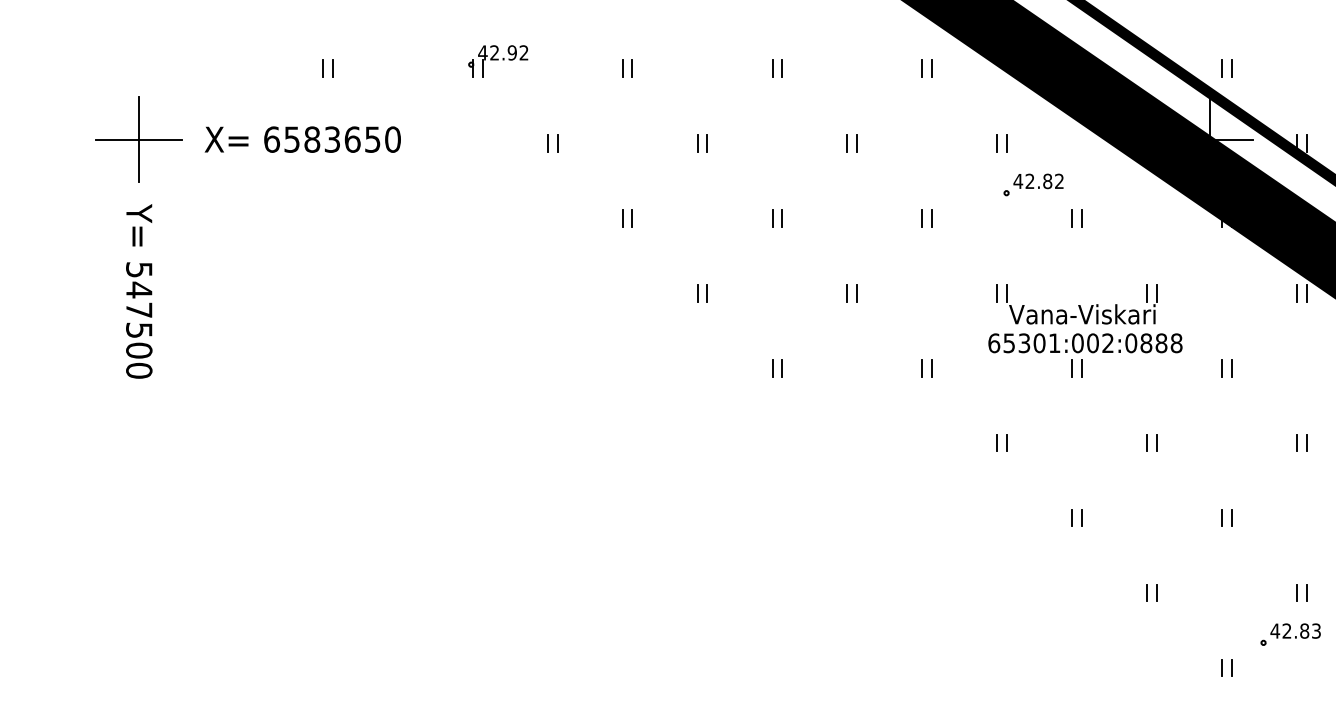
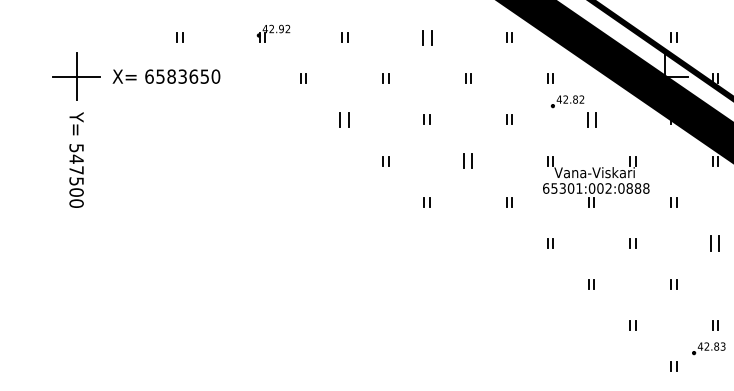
part: (776, 68) -> (426, 37), size x1.6
part: (627, 217) -> (344, 119), size x1.6
part: (1076, 217) -> (591, 119), size x1.6
part: (852, 294) -> (468, 161), size x1.6
part: (1302, 443) -> (715, 243), size x1.6

